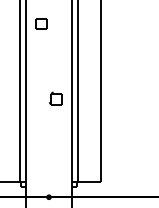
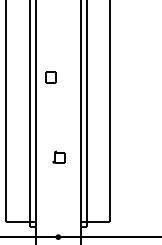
part: (41, 23) -> (50, 77), moved
part: (55, 97) -> (58, 156), moved

